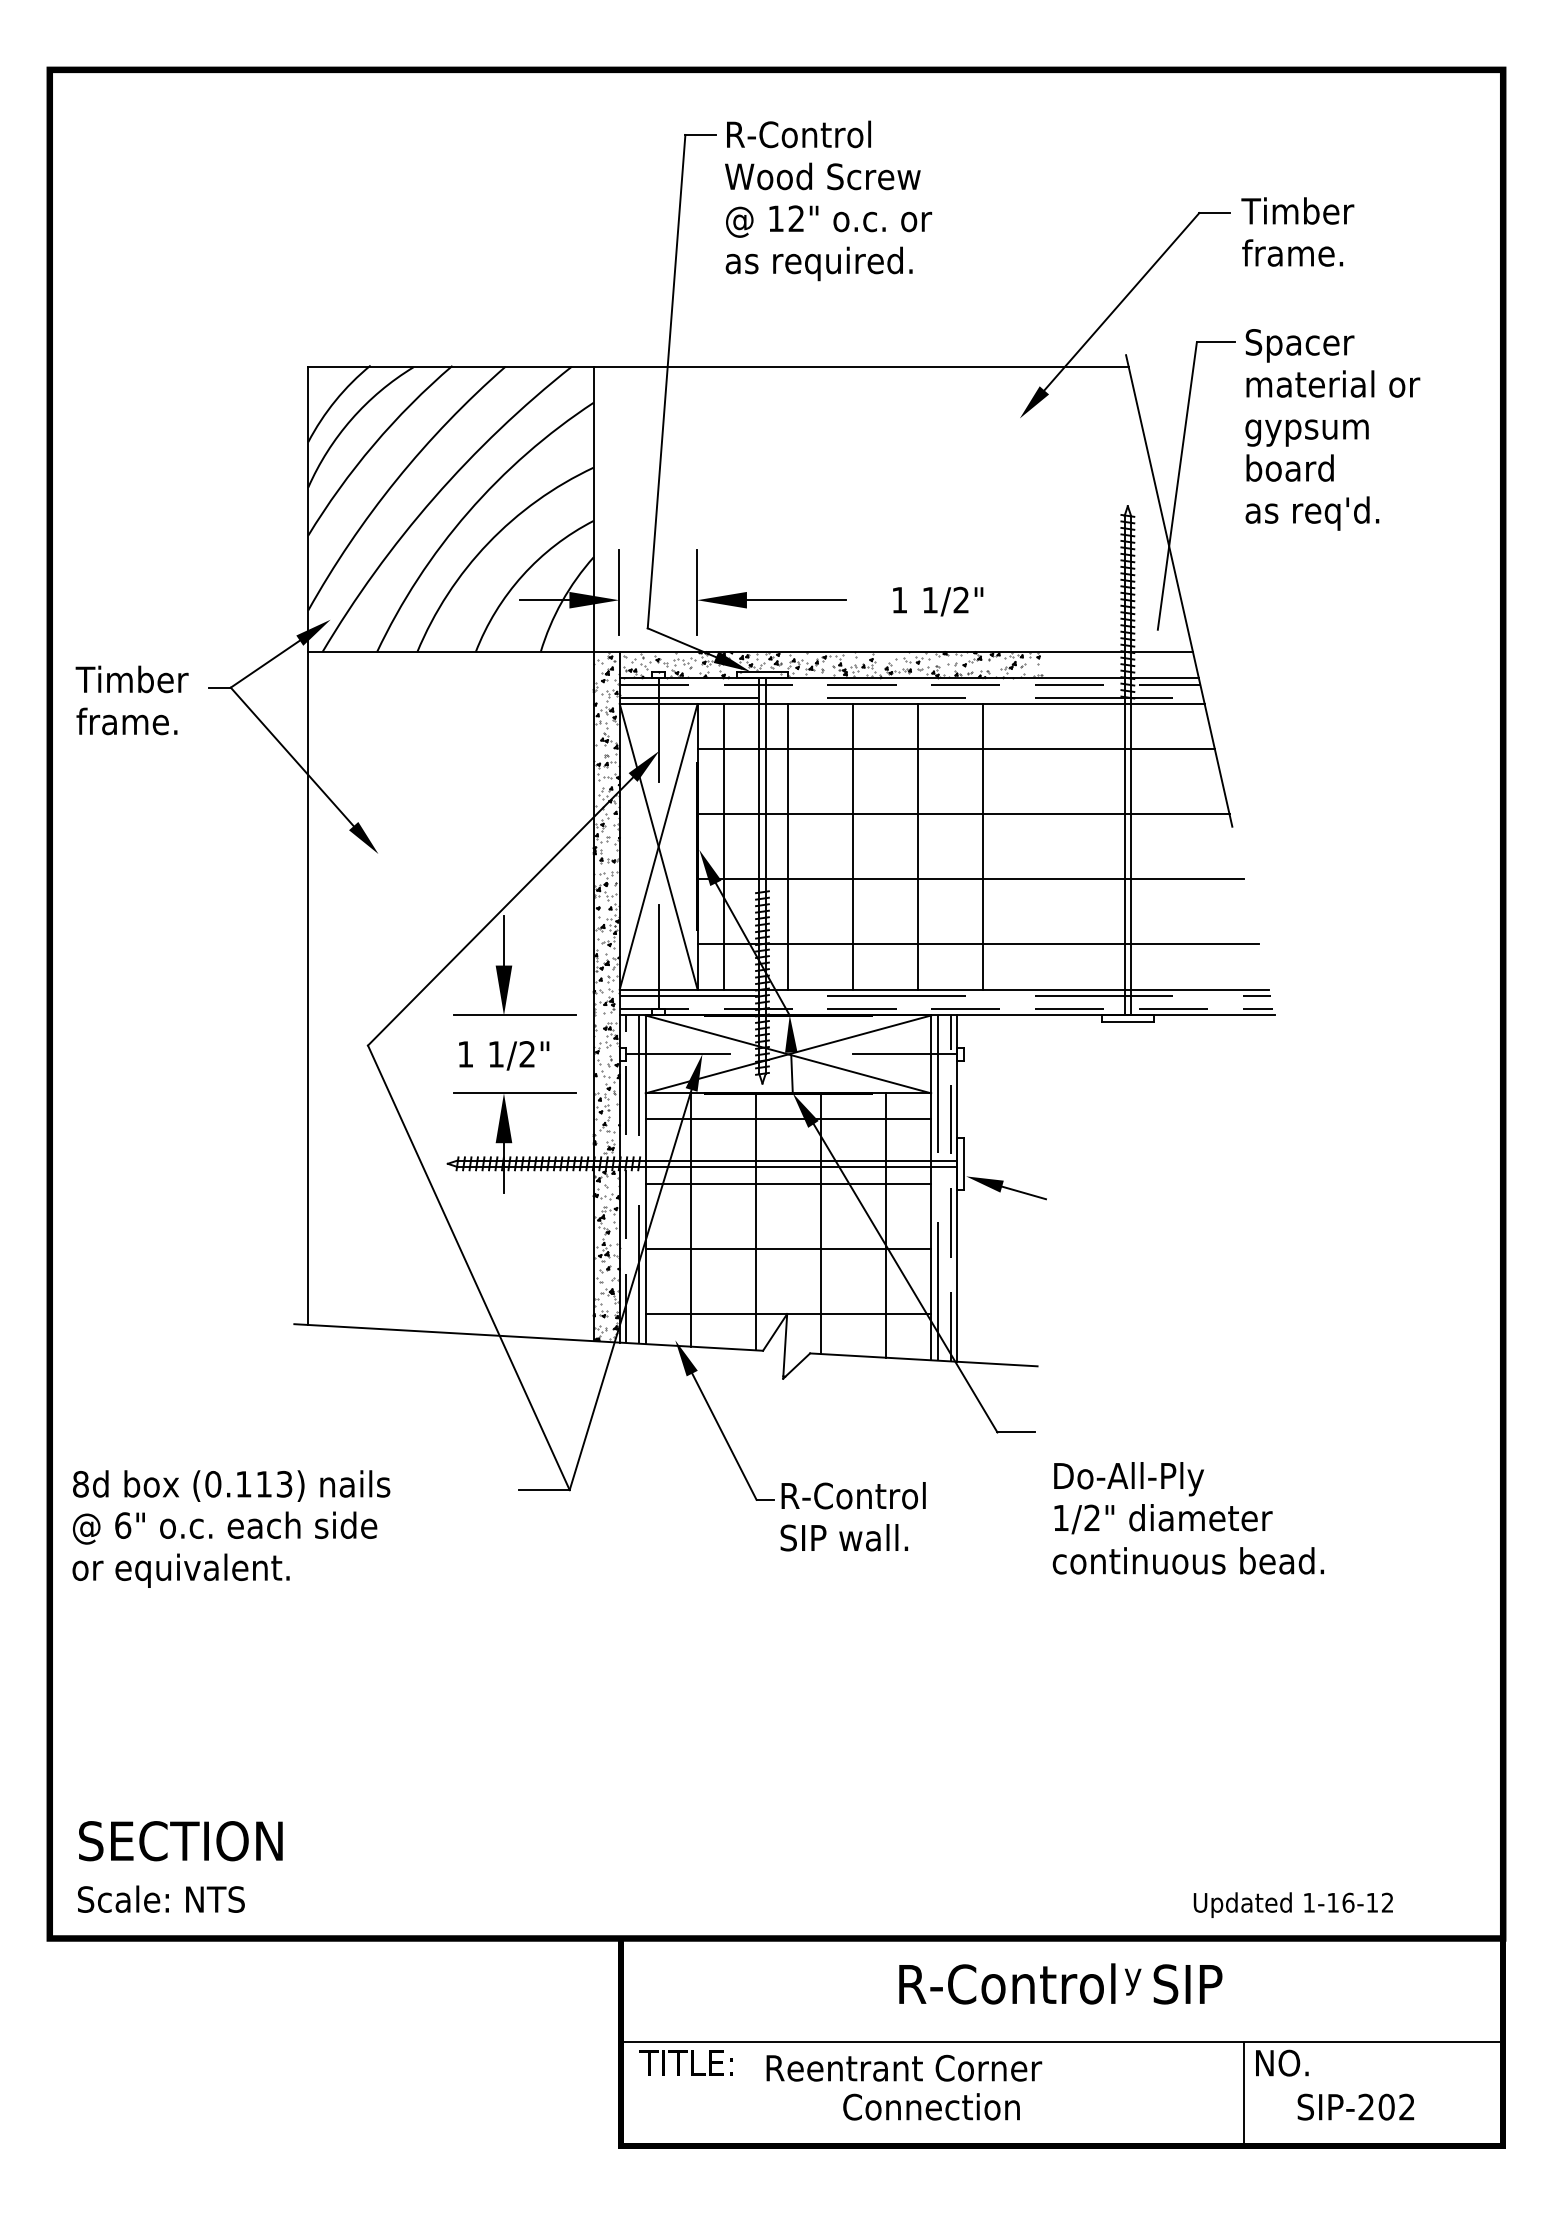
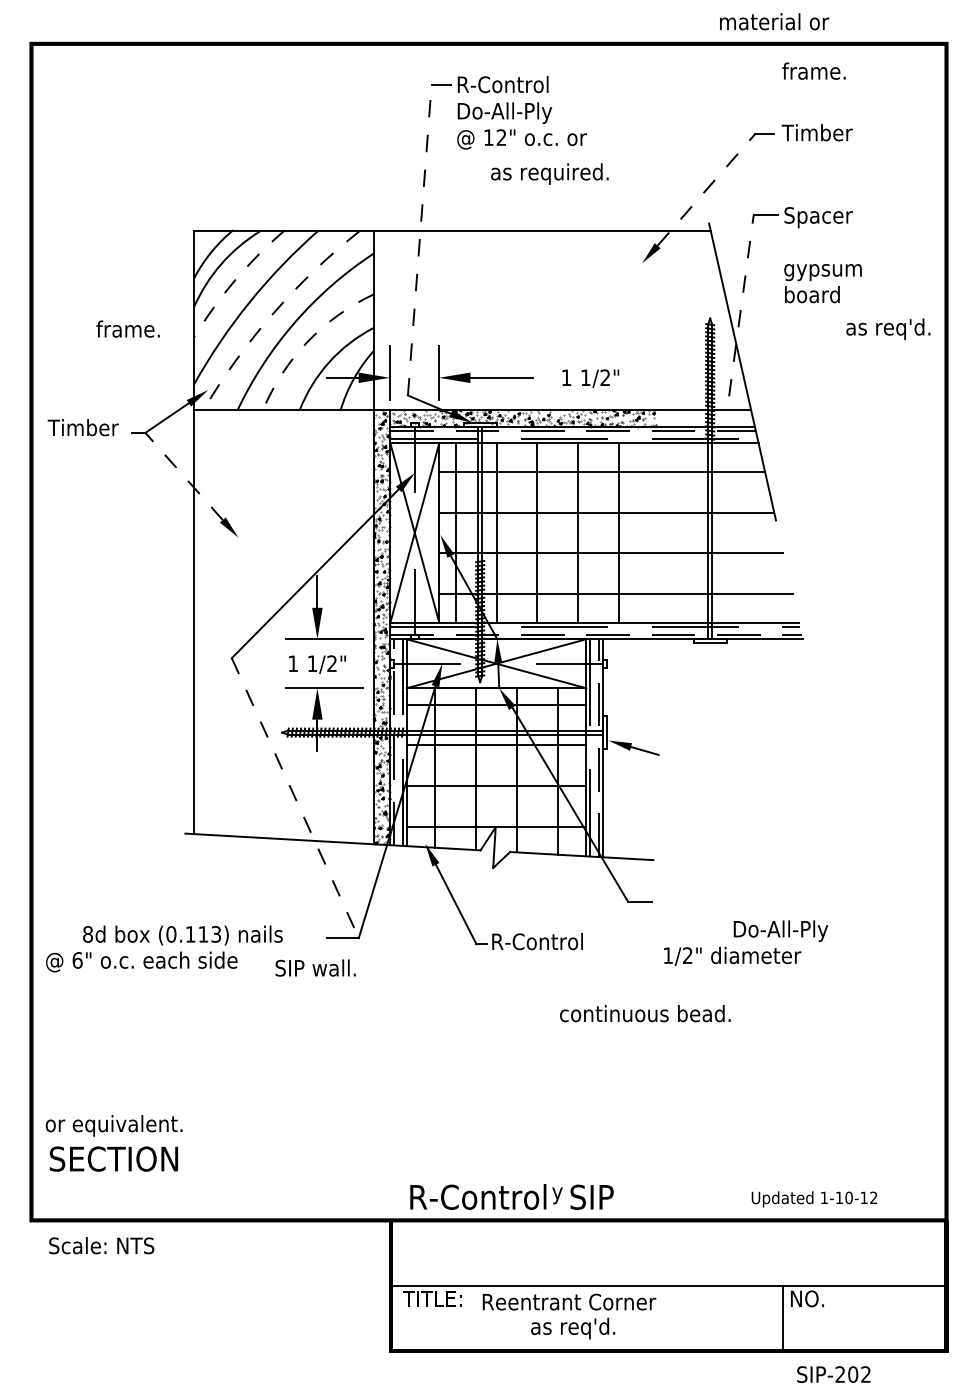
text: (821, 178) -> (517, 112), Wood Screw -> Do-All-Ply
text: (1291, 251) -> (813, 70), moved
text: (818, 263) -> (549, 173), moved
line: (1121, 301) -> (706, 189), solid -> dashed
line: (666, 382) -> (419, 240), solid -> dashed
text: (1333, 383) -> (774, 21), moved
arc: (373, 445) -> (235, 280), solid -> dashed
line: (1177, 485) -> (741, 305), solid -> dashed
arc: (434, 498) -> (273, 313), solid -> dashed
text: (1312, 512) -> (888, 328), moved
arc: (488, 542) -> (307, 341), solid -> dashed
text: (126, 720) -> (127, 328), moved
line: (291, 756) -> (183, 476), solid -> dashed
line: (469, 1268) -> (295, 798), solid -> dashed
text: (1128, 1478) -> (780, 930), moved
text: (230, 1486) -> (182, 935), moved
text: (844, 1536) -> (315, 967), moved
text: (1188, 1560) -> (645, 1013), moved
text: (180, 1570) -> (113, 1125), moved
text: (161, 1898) -> (101, 1245), moved
text: (1347, 1902) -> (848, 1197), 1-16-12 -> 1-10-12
text: (1060, 1983) -> (511, 1196), moved
text: (1355, 2107) -> (833, 1374), moved
text: (931, 2110) -> (586, 1328), Connection -> as req'd.

